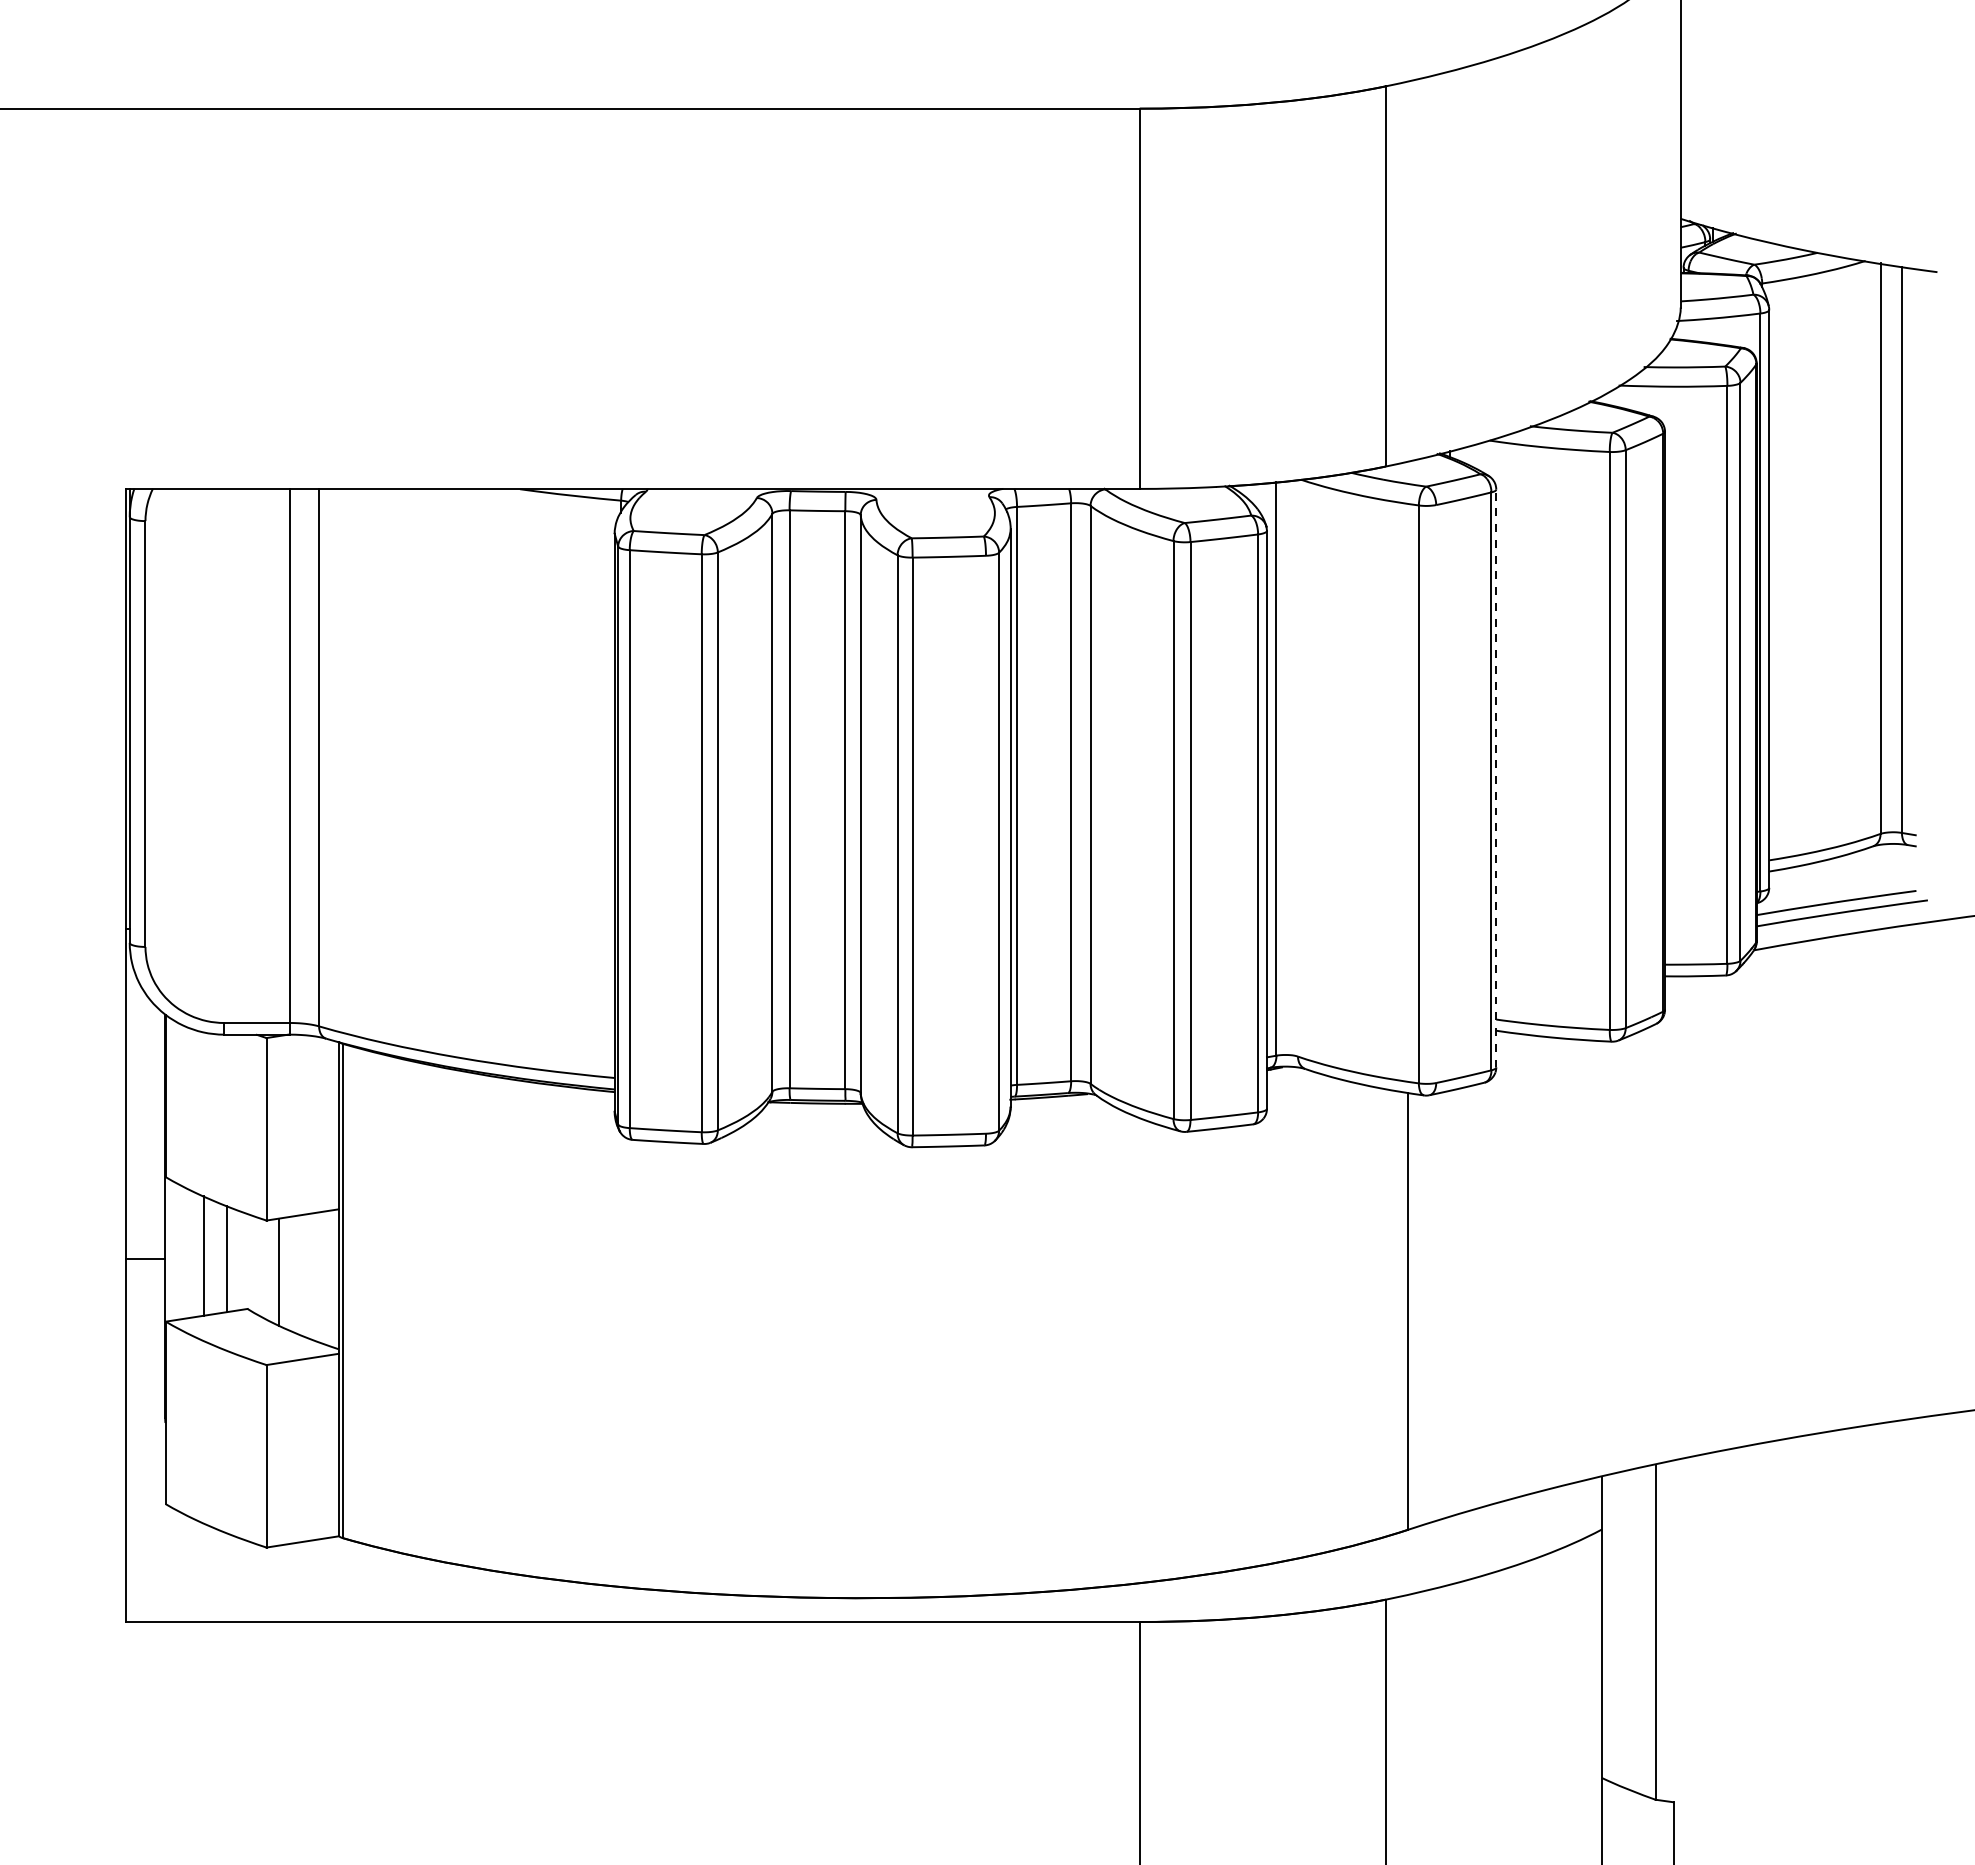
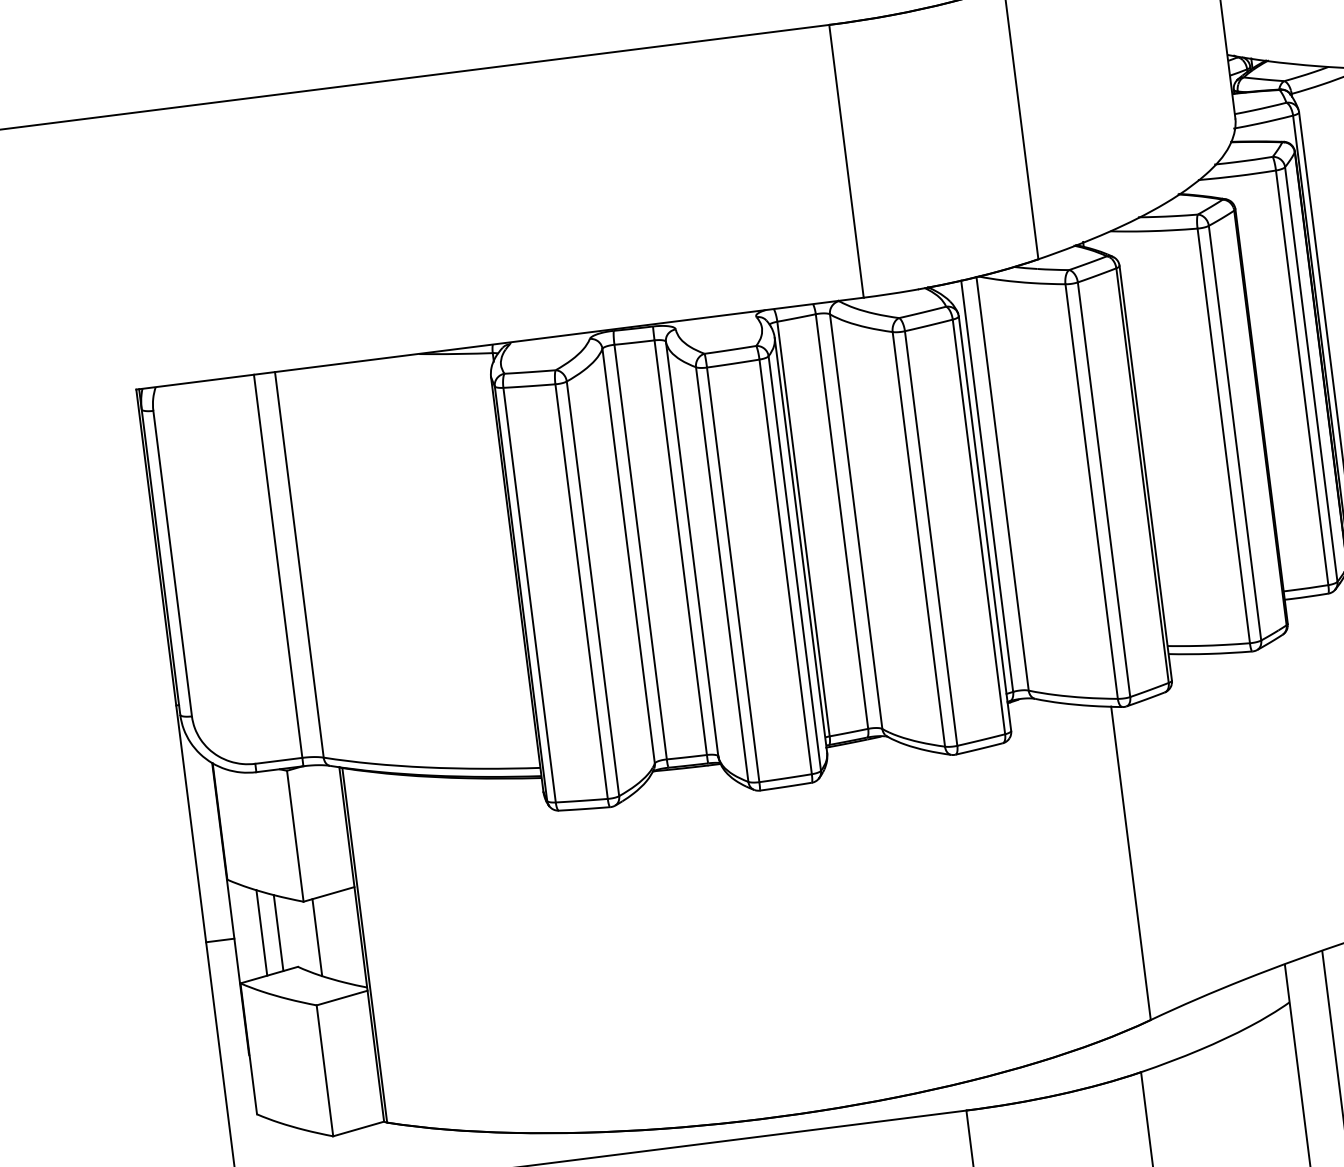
line: (1298, 767) -> (1002, 483), added
line: (1496, 778) -> (1145, 473), dashed -> solid
line: (1436, 794) -> (1104, 490), added
line: (986, 844) -> (786, 566), added

